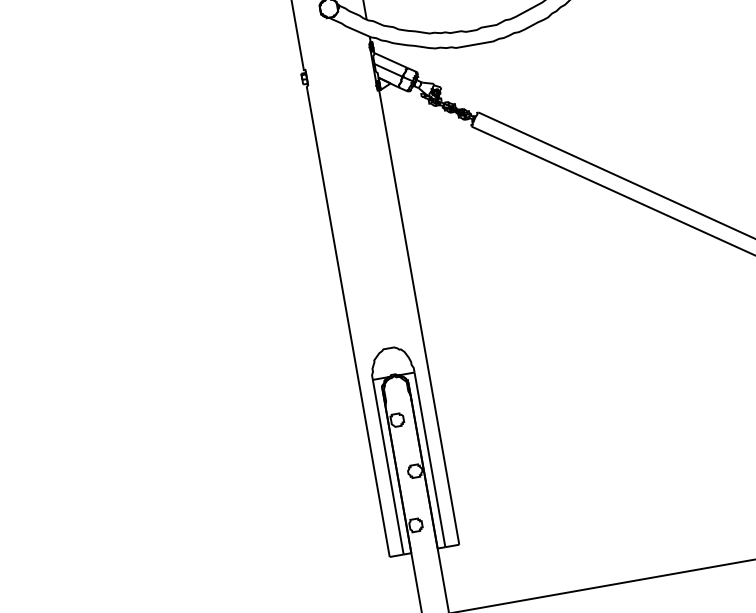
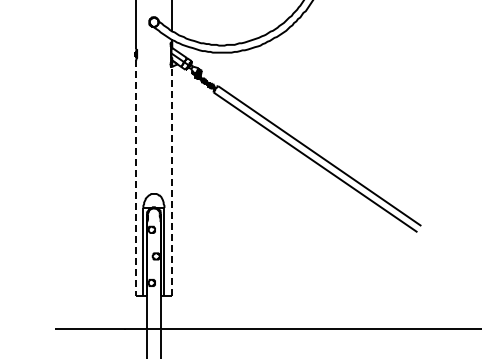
line: (419, 317) -> (171, 181), solid -> dashed
line: (348, 323) -> (136, 178), solid -> dashed

